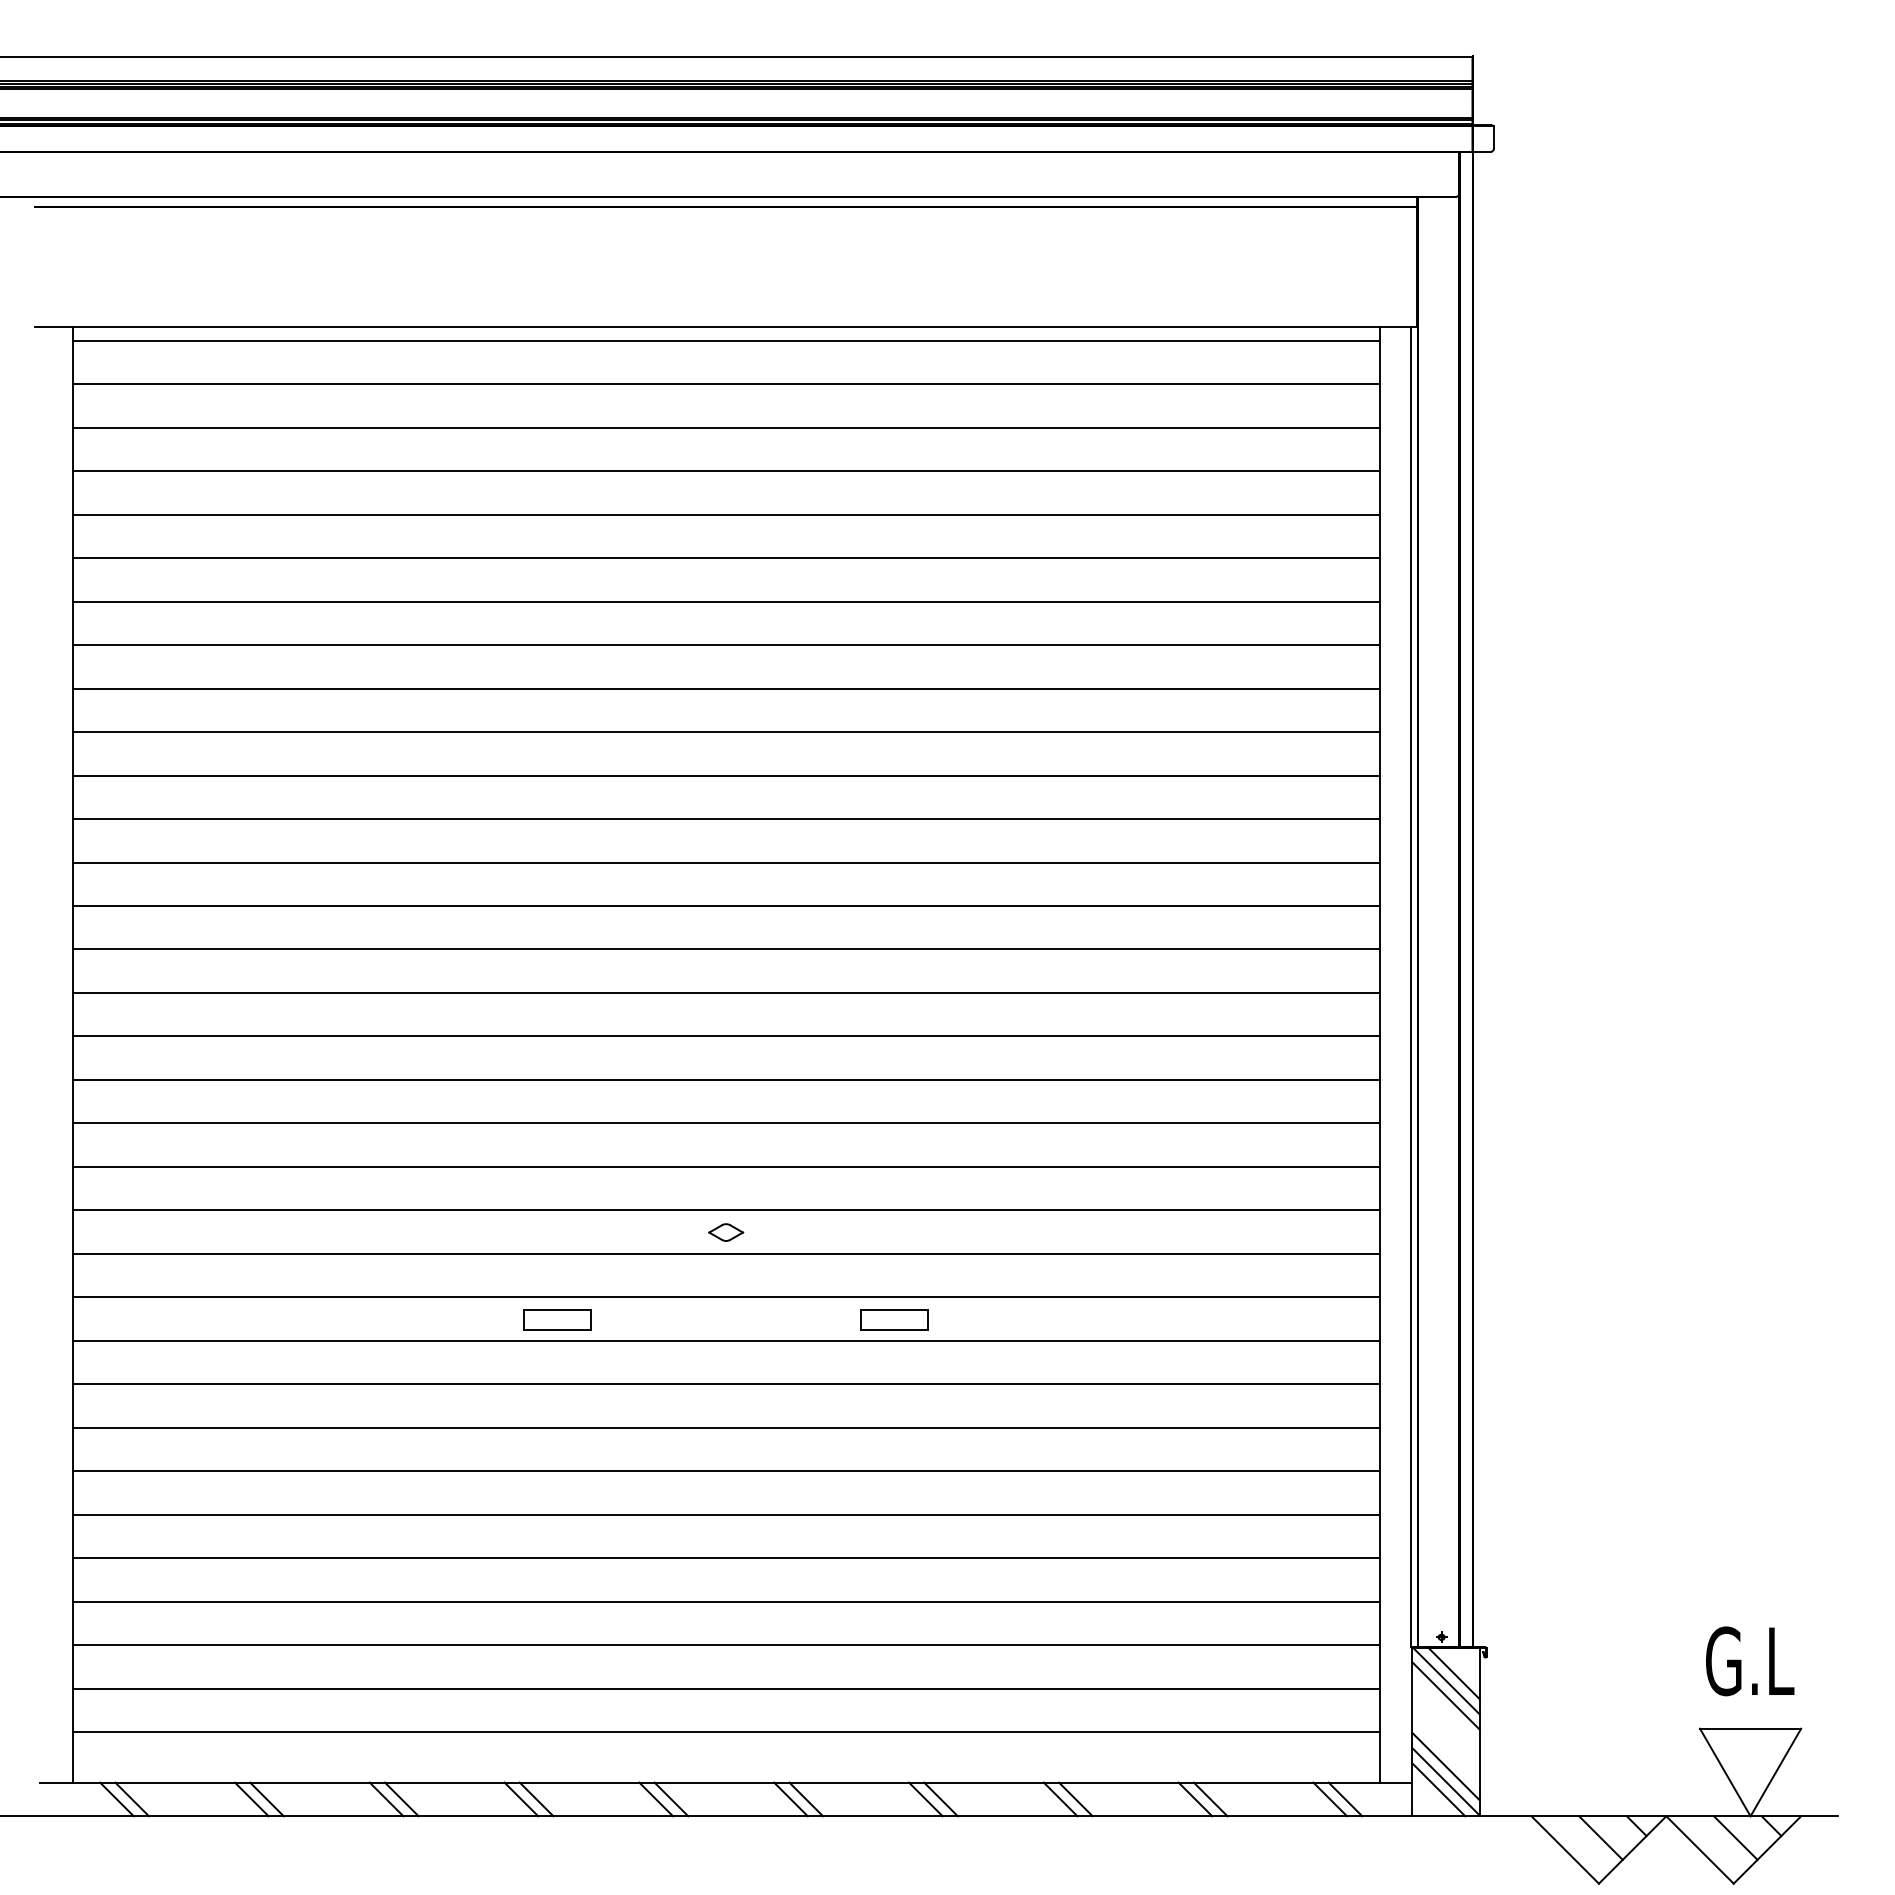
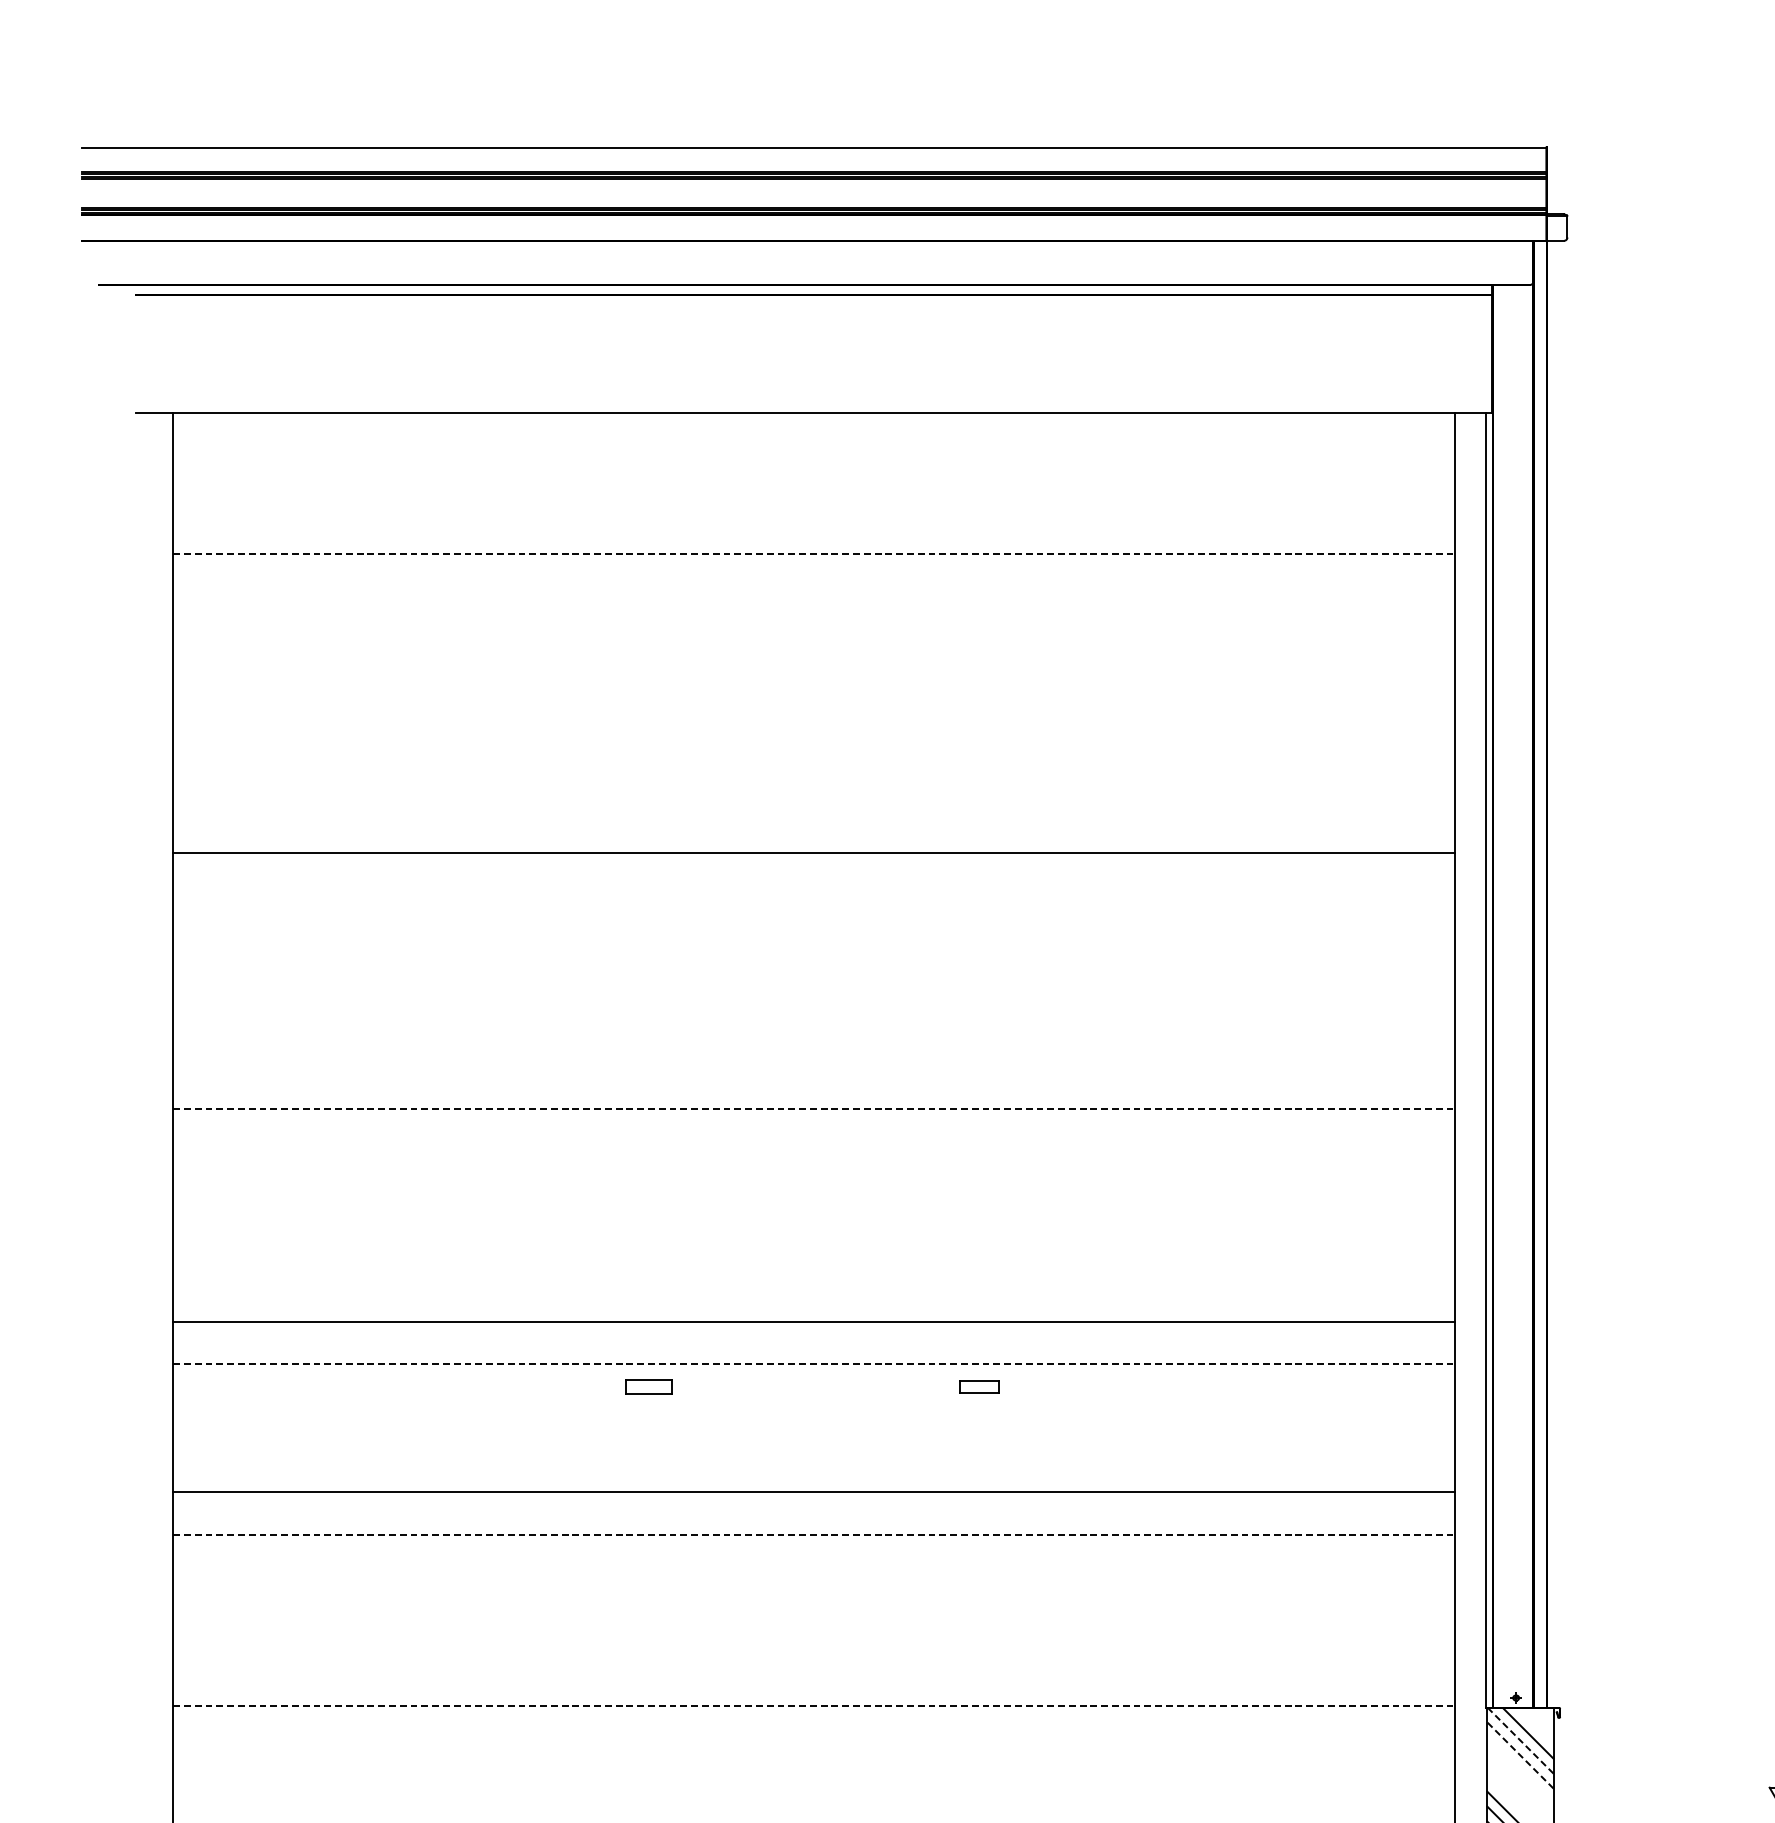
line: (725, 340) -> (813, 425), removed
line: (725, 384) -> (813, 468), removed
line: (725, 427) -> (813, 511), removed
line: (726, 471) -> (814, 554), solid -> dashed
line: (725, 514) -> (813, 596), removed
line: (725, 558) -> (813, 639), removed
line: (725, 601) -> (813, 681), removed
line: (725, 645) -> (813, 725), removed
line: (725, 688) -> (813, 767), removed
line: (725, 732) -> (813, 810), removed
line: (725, 819) -> (813, 895), removed
line: (725, 862) -> (813, 937), removed
line: (725, 905) -> (813, 980), removed
line: (725, 949) -> (813, 1023), removed
line: (725, 992) -> (813, 1065), removed
line: (726, 1036) -> (814, 1108), solid -> dashed
line: (725, 1079) -> (813, 1150), removed
line: (725, 1123) -> (813, 1193), removed
line: (725, 1166) -> (813, 1236), removed
line: (725, 1210) -> (813, 1279), removed
part: (726, 1232) -> (814, 1300), removed
line: (726, 1297) -> (814, 1364), solid -> dashed
part: (557, 1319) -> (648, 1386), size x0.7
part: (894, 1319) -> (979, 1386), size x0.6
line: (725, 1340) -> (813, 1406), removed
line: (725, 1384) -> (813, 1449), removed
line: (726, 1471) -> (814, 1535), solid -> dashed
line: (725, 1514) -> (813, 1577), removed
line: (725, 1558) -> (813, 1620), removed
line: (725, 1601) -> (813, 1662), removed
line: (726, 1645) -> (814, 1706), solid -> dashed
line: (1446, 1680) -> (1520, 1740), solid -> dashed
line: (725, 1688) -> (813, 1748), removed
line: (1446, 1695) -> (1520, 1755), solid -> dashed
line: (725, 1732) -> (813, 1791), removed

